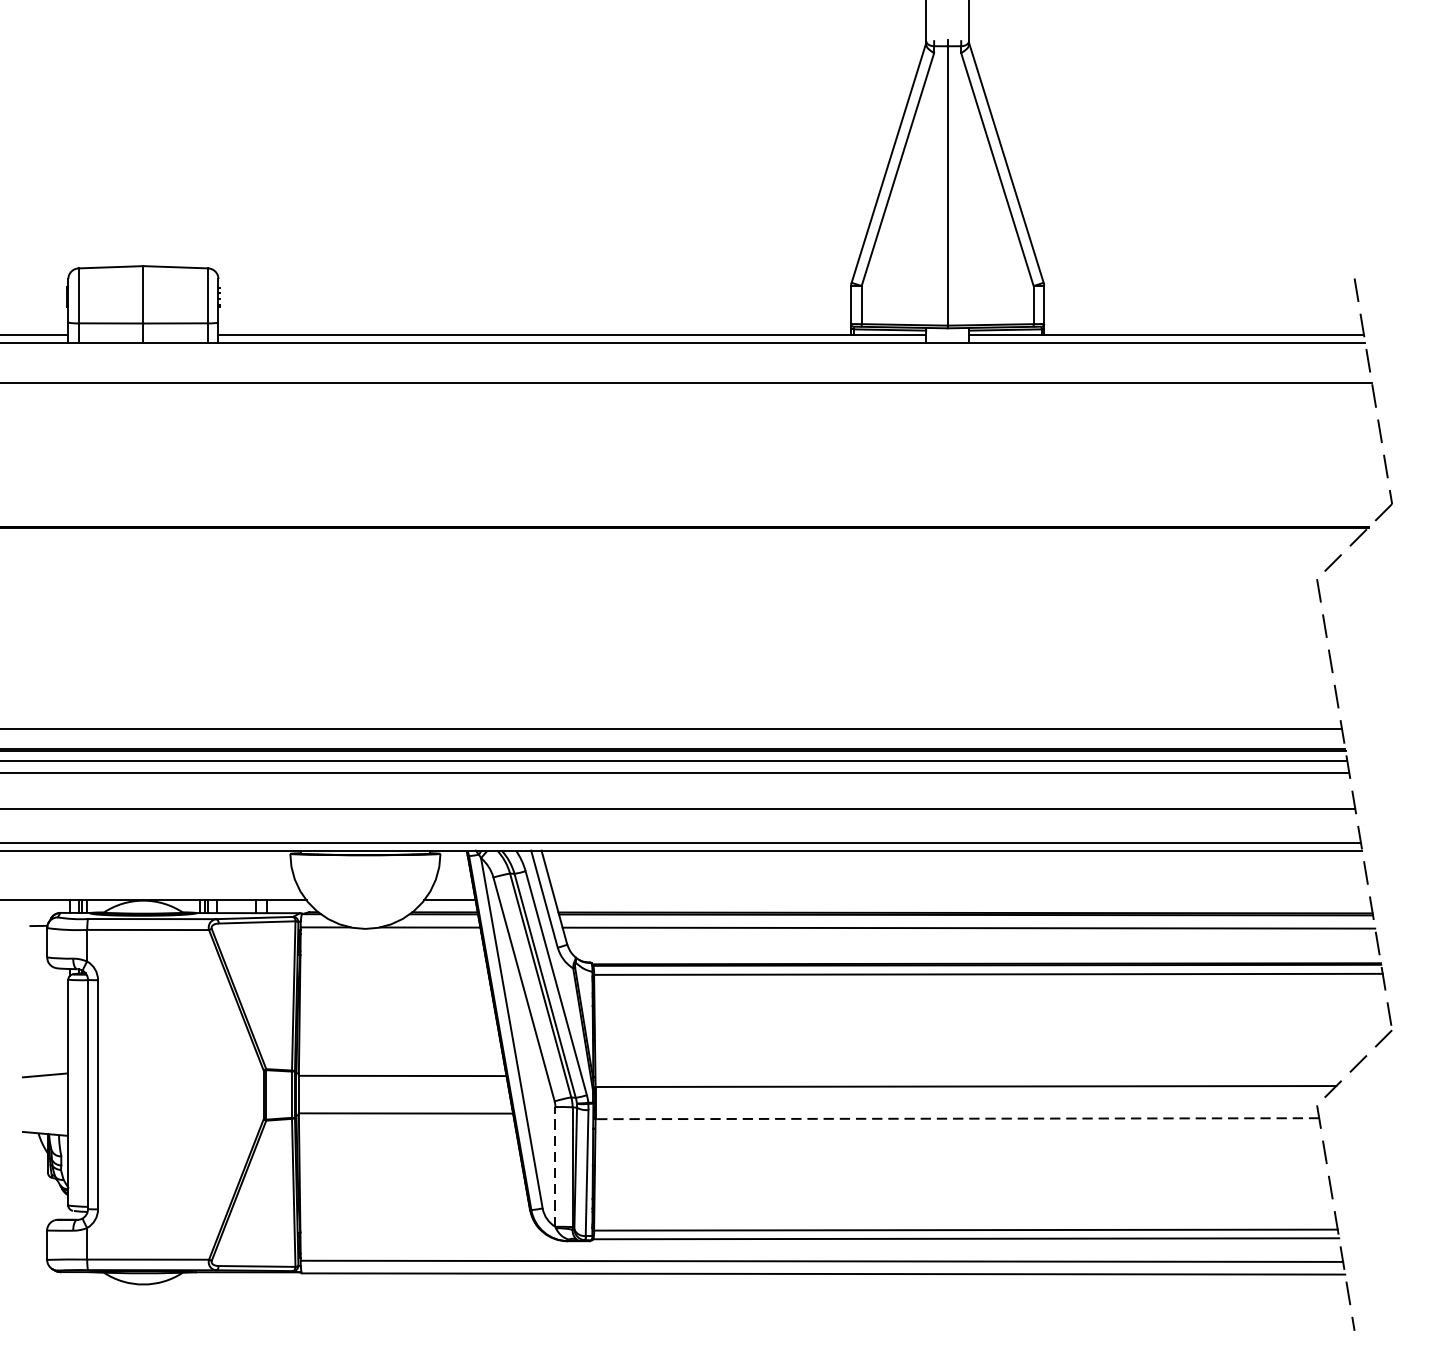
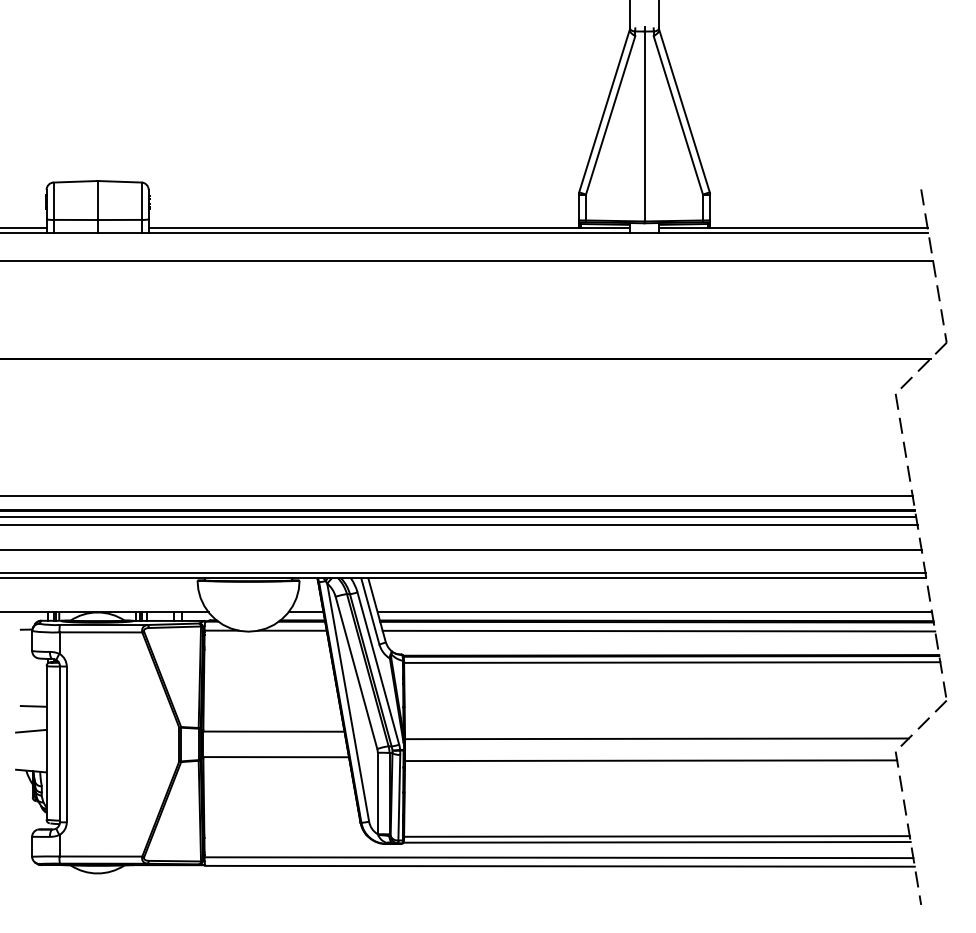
line: (962, 900) -> (654, 612), added
line: (49, 1038) -> (33, 706), added
line: (956, 1118) -> (650, 760), dashed -> solid
line: (554, 1166) -> (377, 793), dashed -> solid

